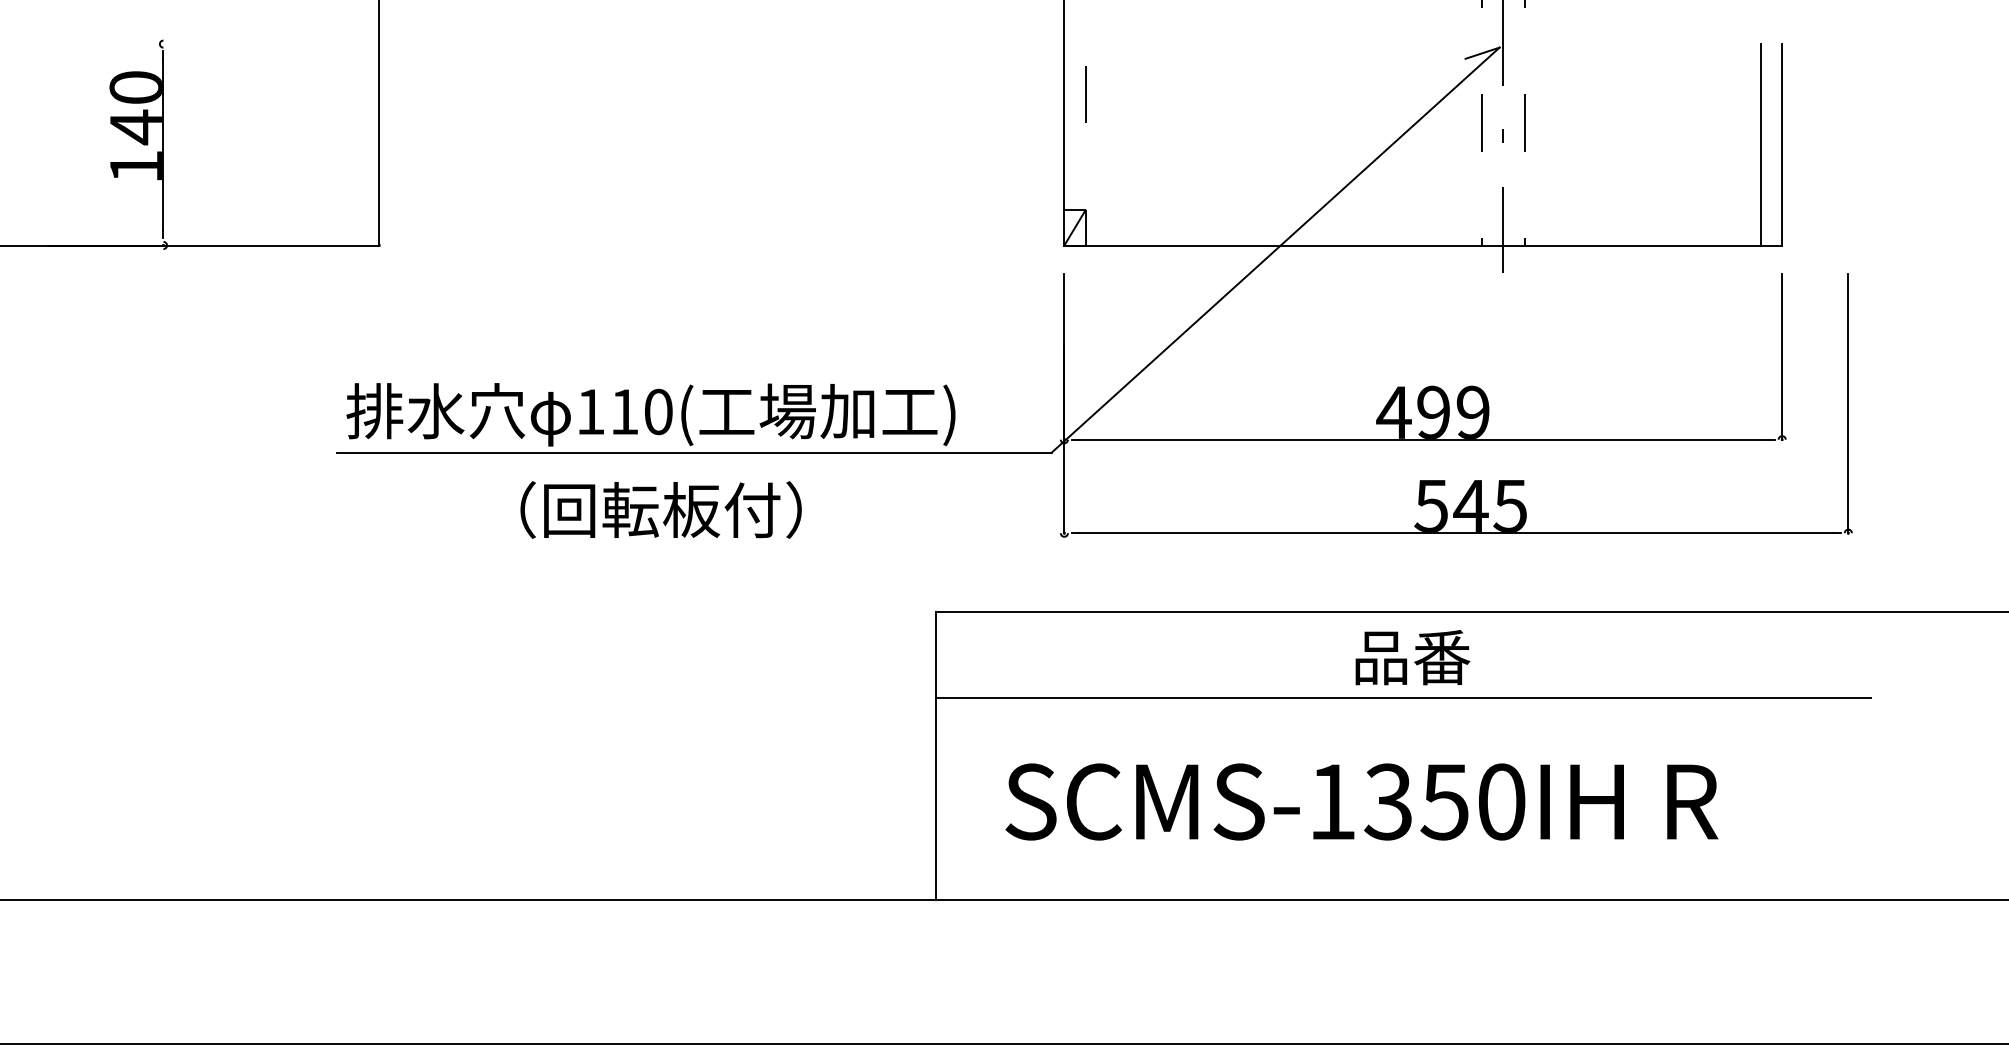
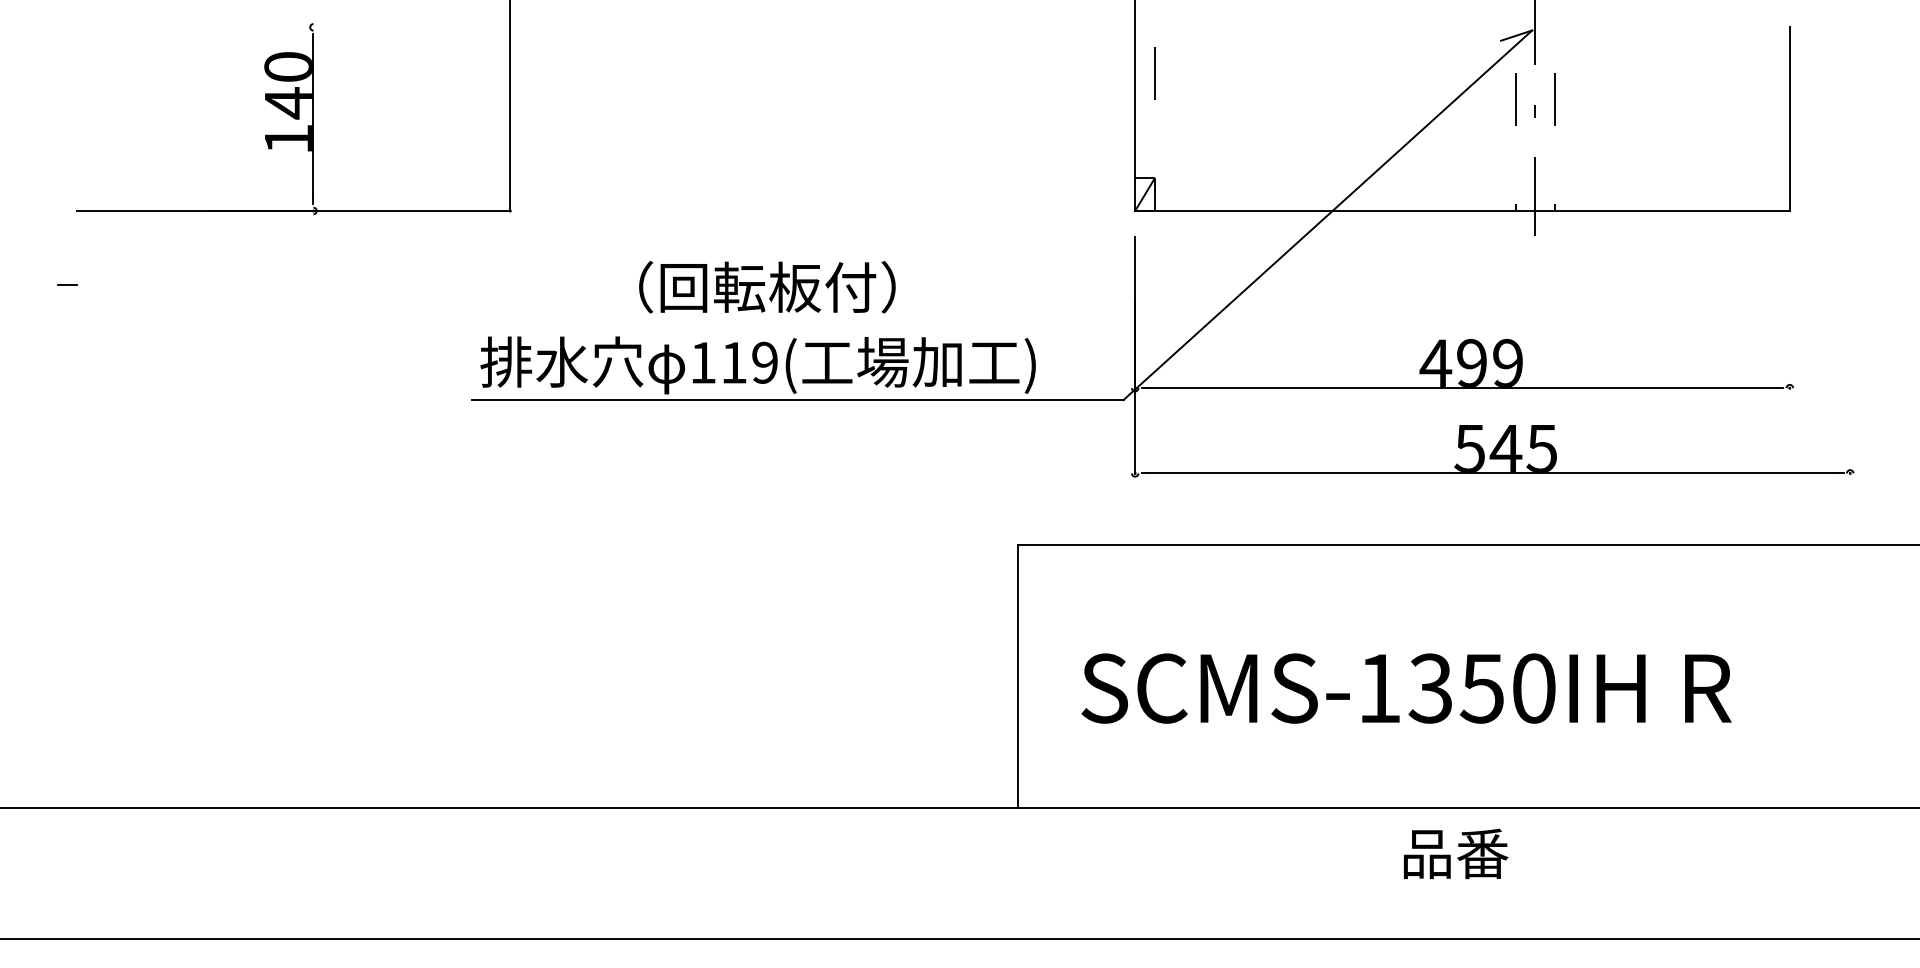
line: (1760, 145) -> (1770, 119), removed
line: (1781, 356) -> (1789, 312), removed
line: (1848, 403) -> (1850, 355), removed
text: (657, 411) -> (764, 362), 110( -> 119(
text: (661, 510) -> (767, 287), moved
text: (1413, 657) -> (1456, 853), moved
line: (1402, 698) -> (1443, 624), removed
text: (1361, 801) -> (1406, 688), moved

